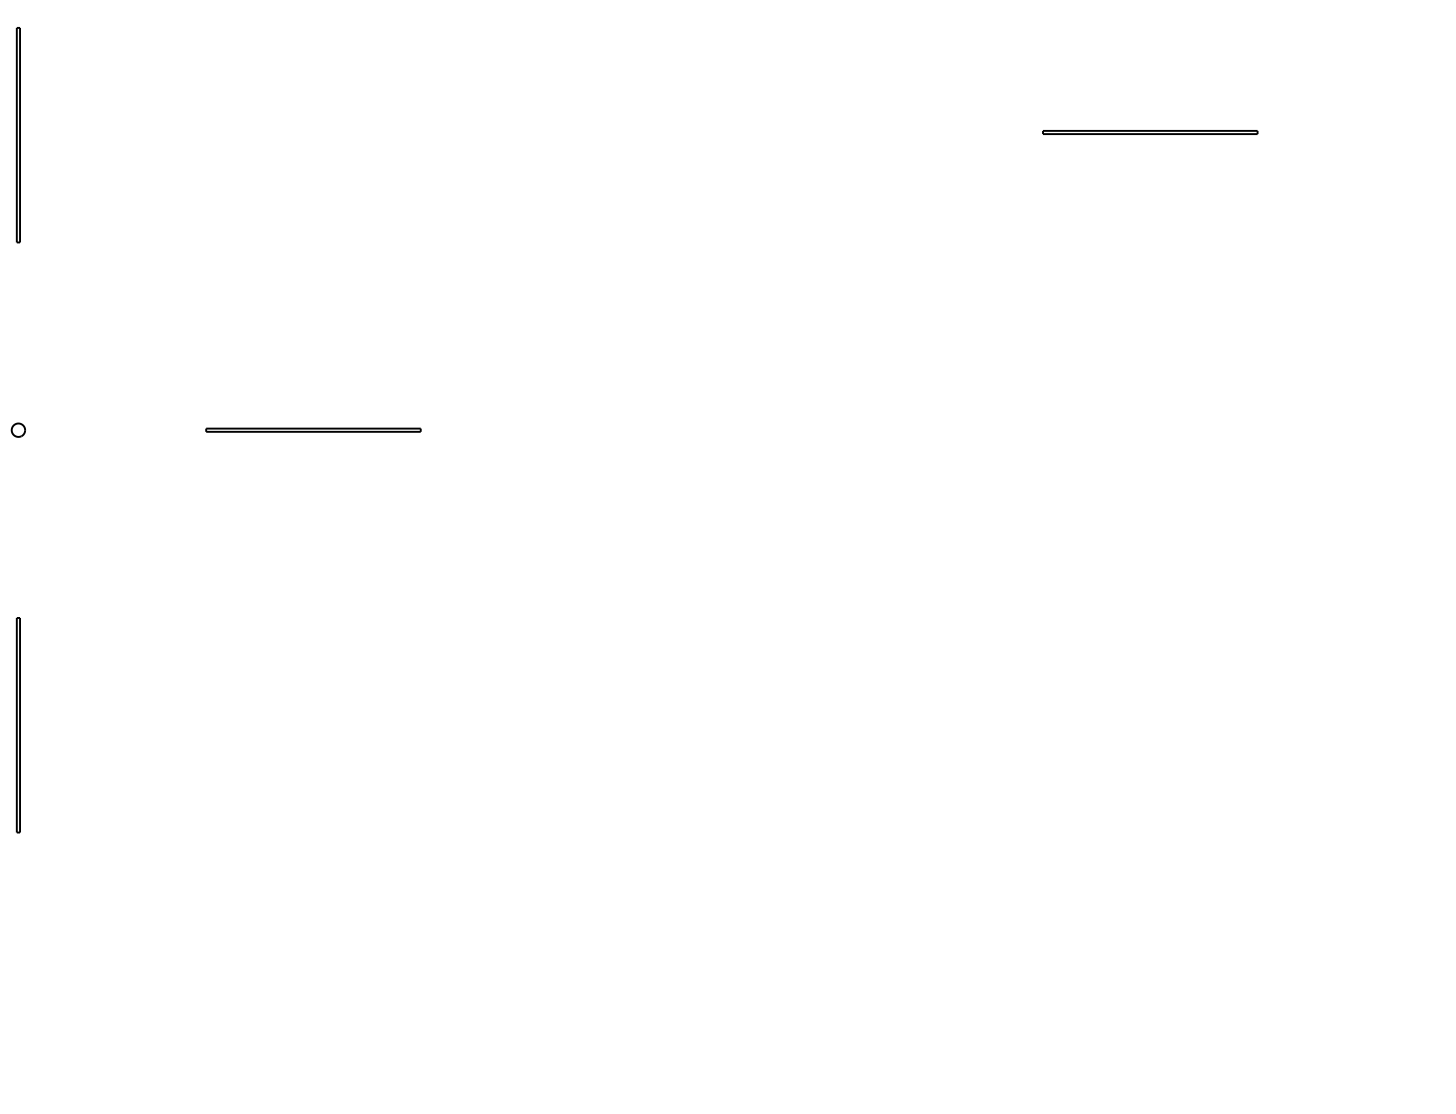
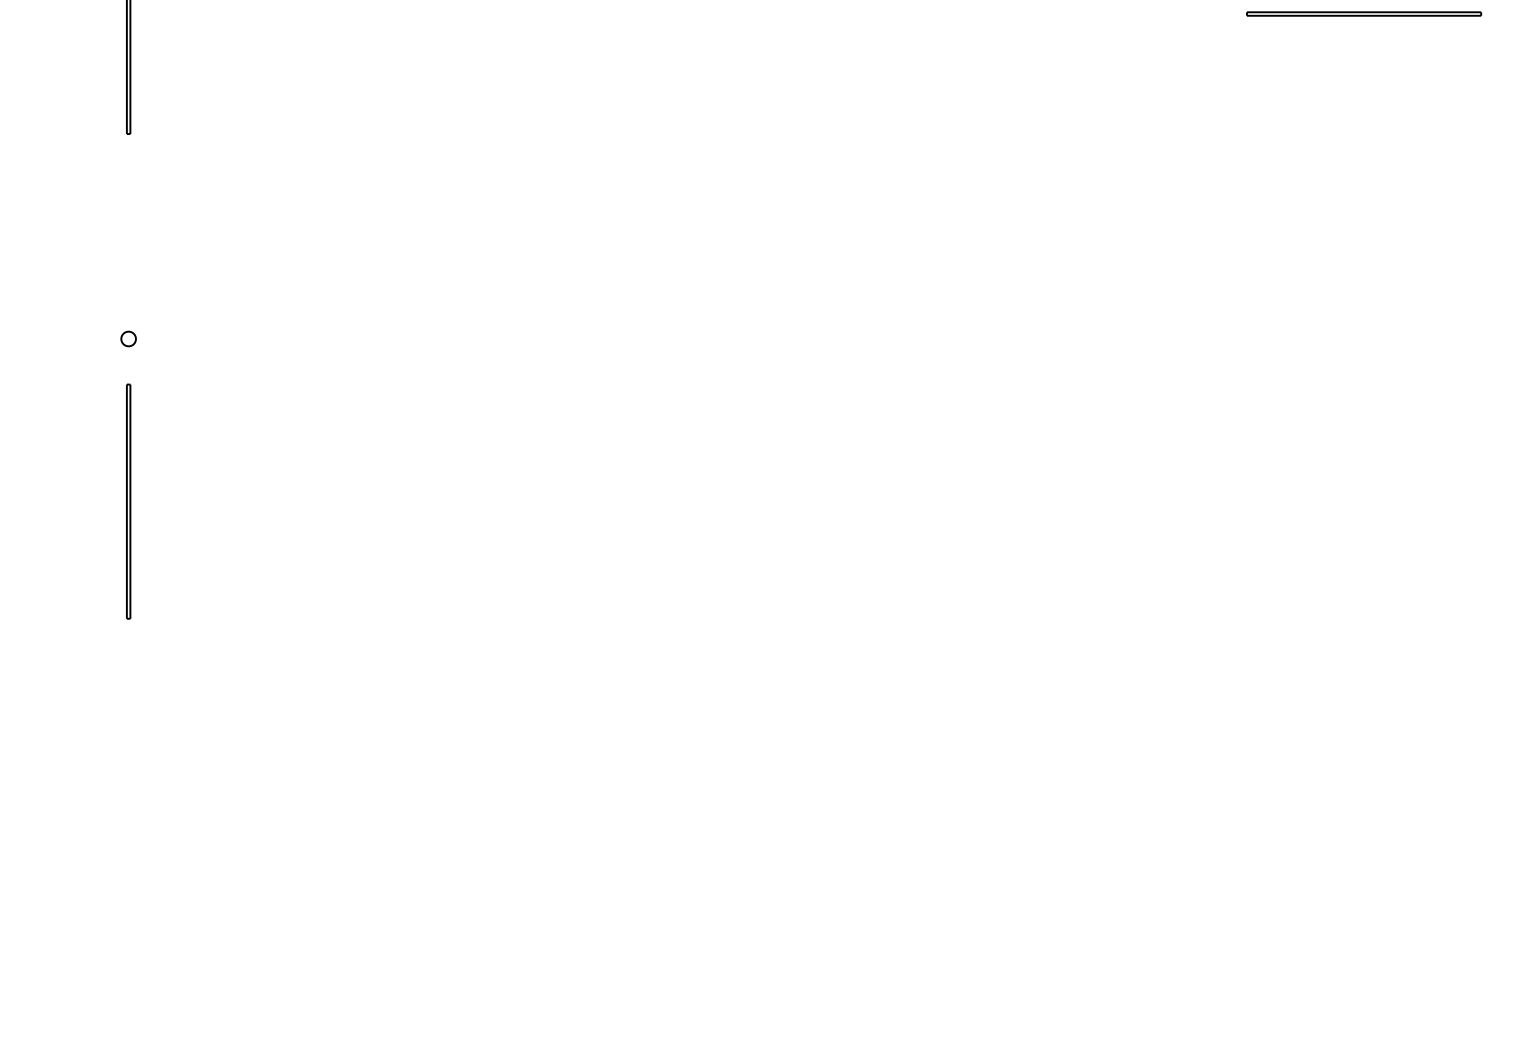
part: (313, 429) -> (450, 338), removed
part: (17, 725) -> (127, 501), moved

